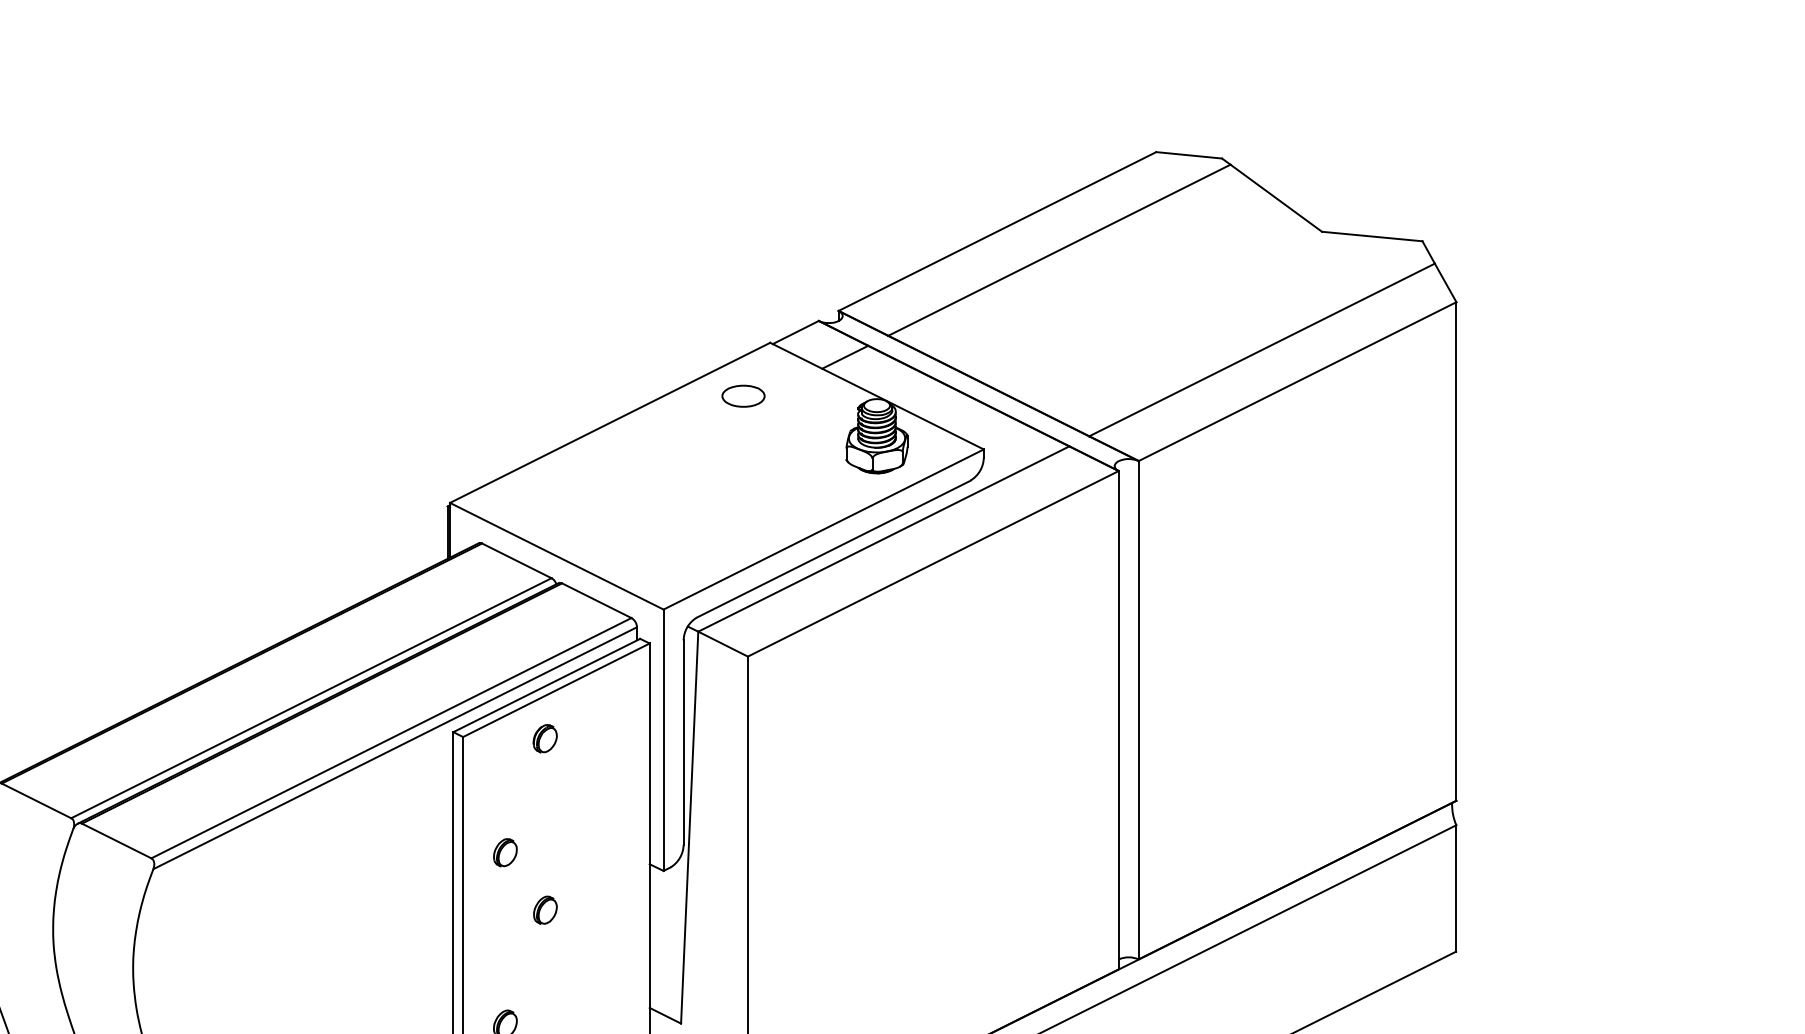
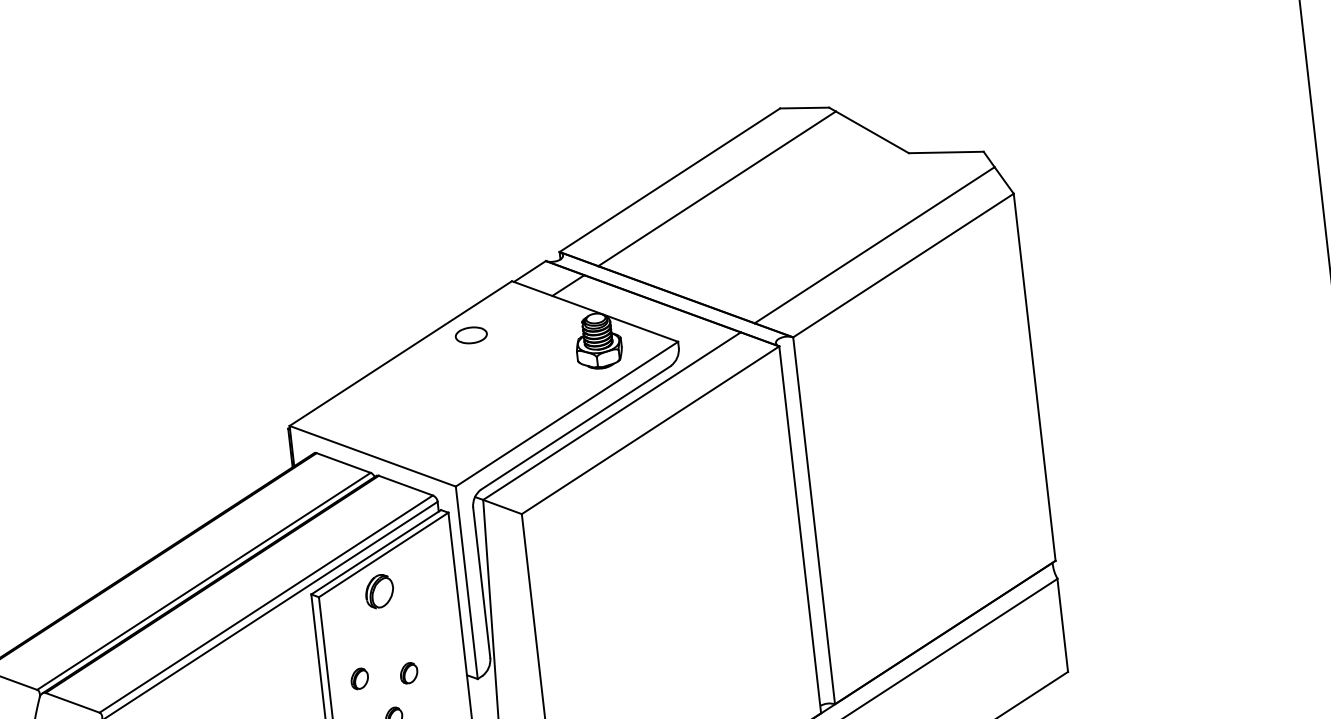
part: (743, 395) -> (471, 334), moved
part: (544, 738) -> (378, 591), size x1.6
part: (572, 852) -> (409, 673), added

